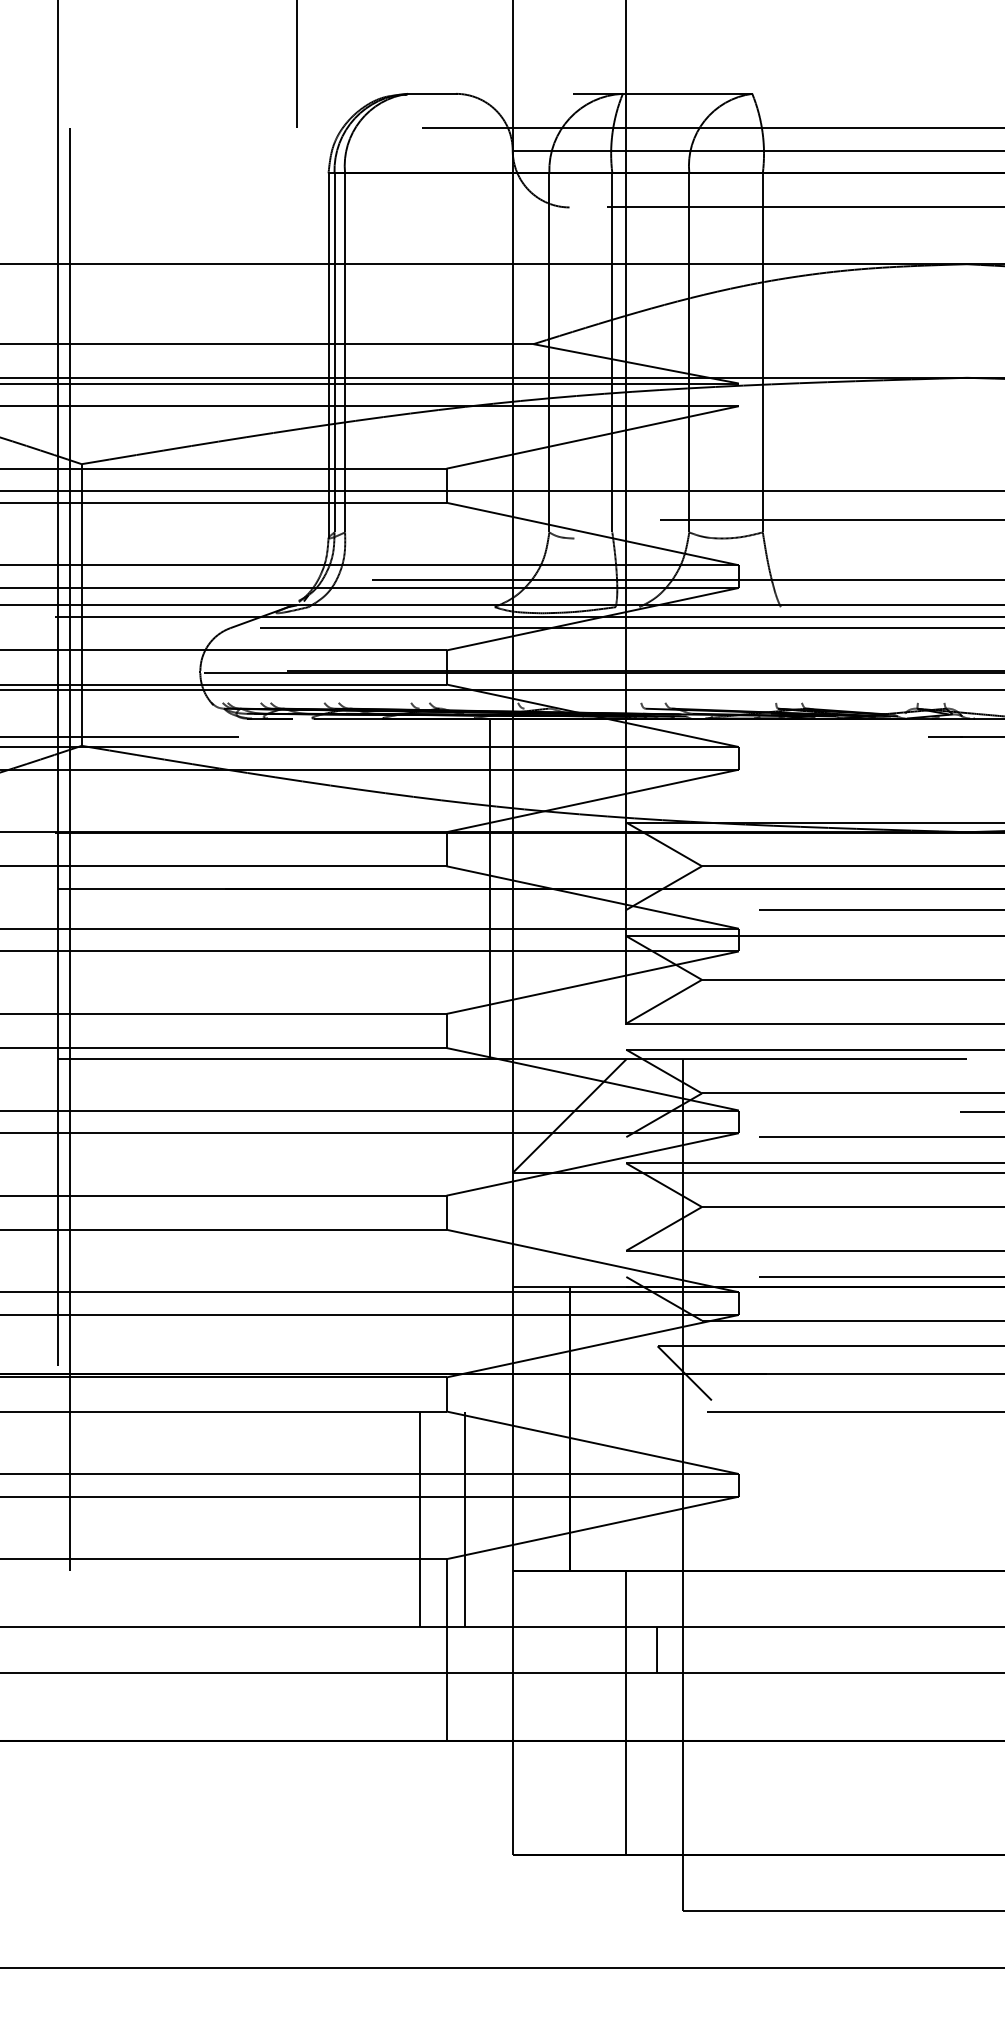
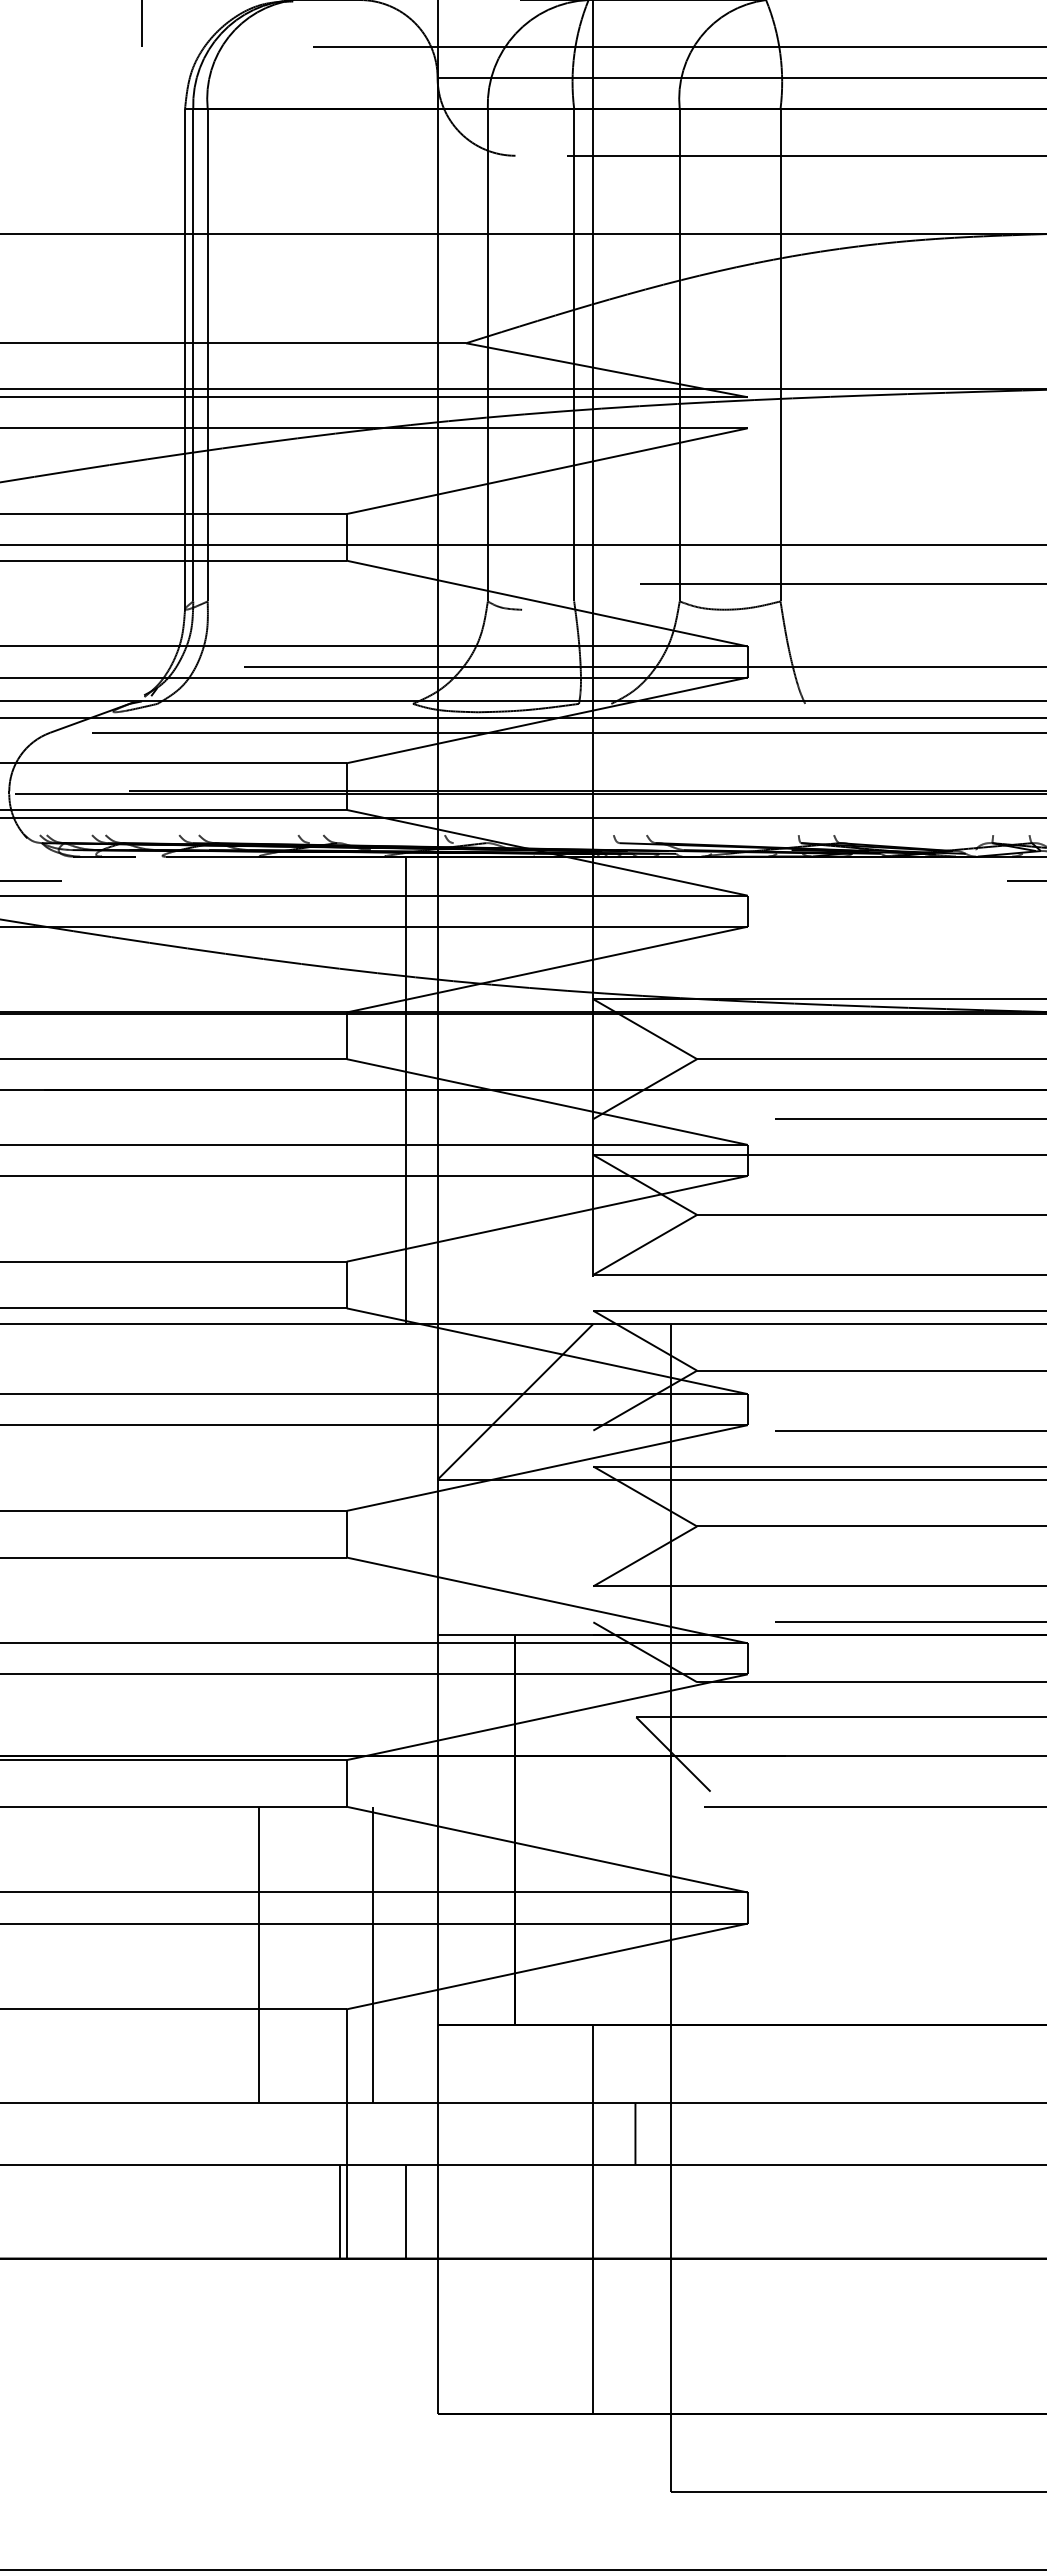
line: (419, 1519) -> (259, 1954), moved
line: (441, 1706) -> (339, 2211), added
line: (490, 1706) -> (407, 2211), added

